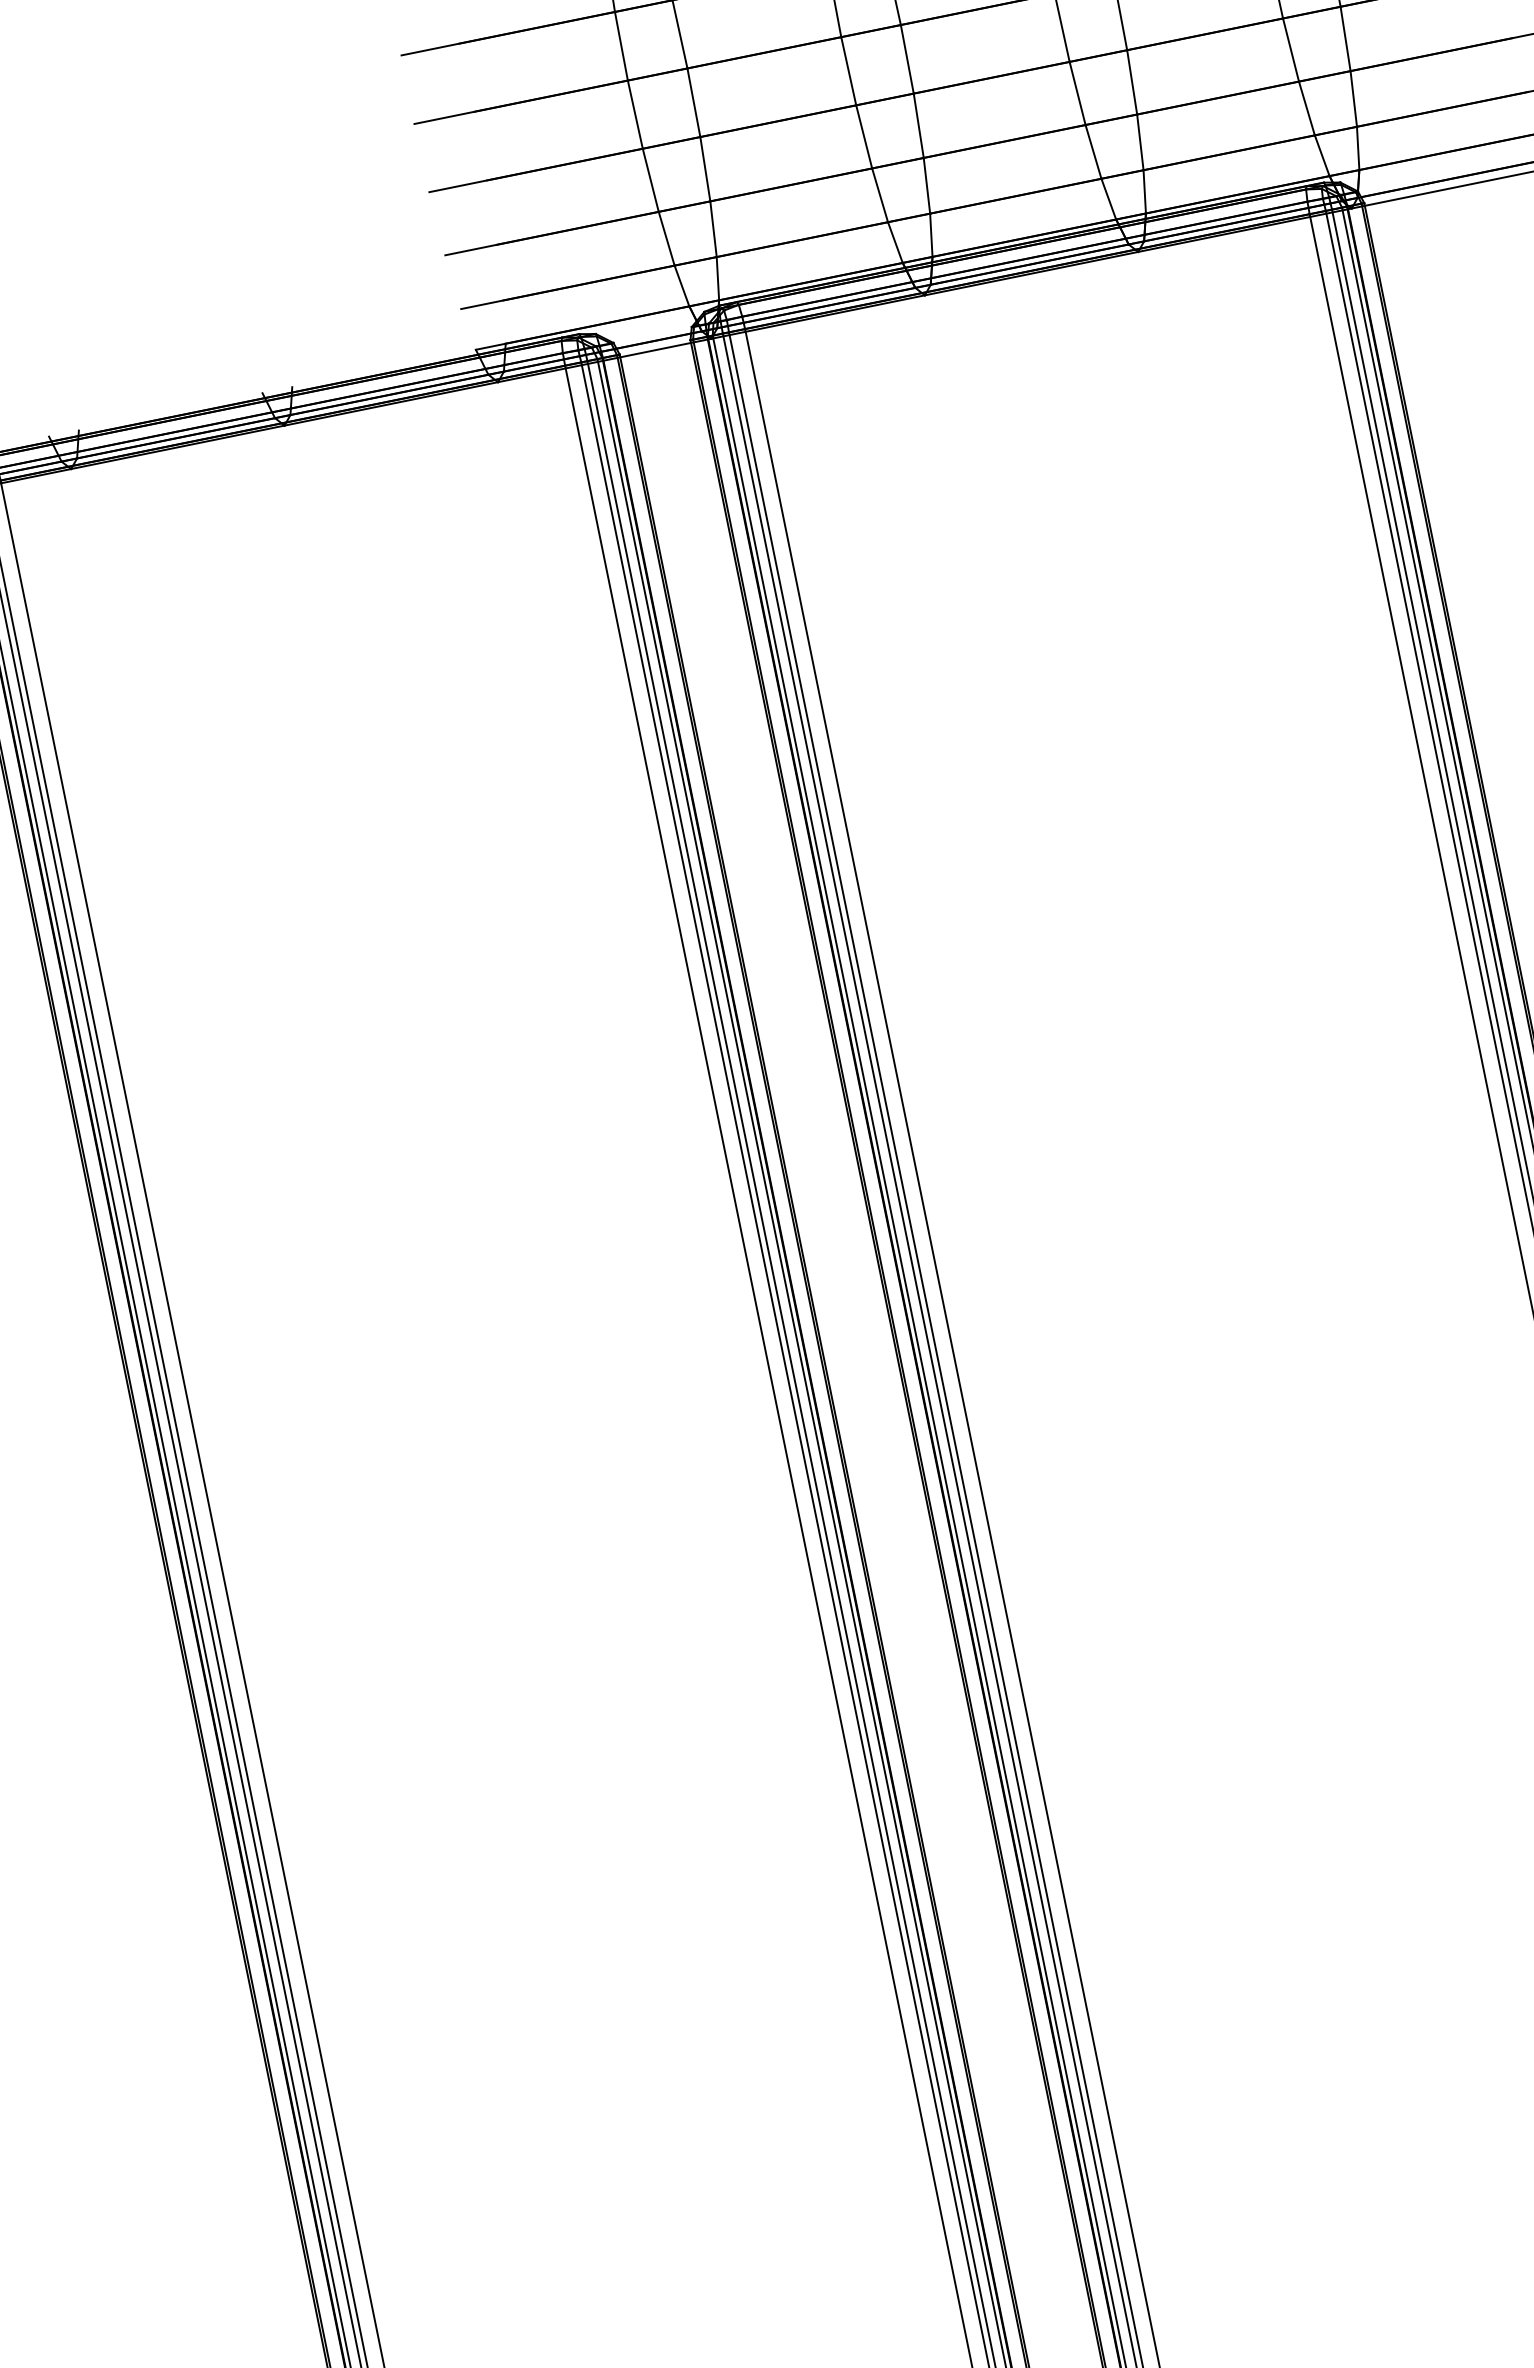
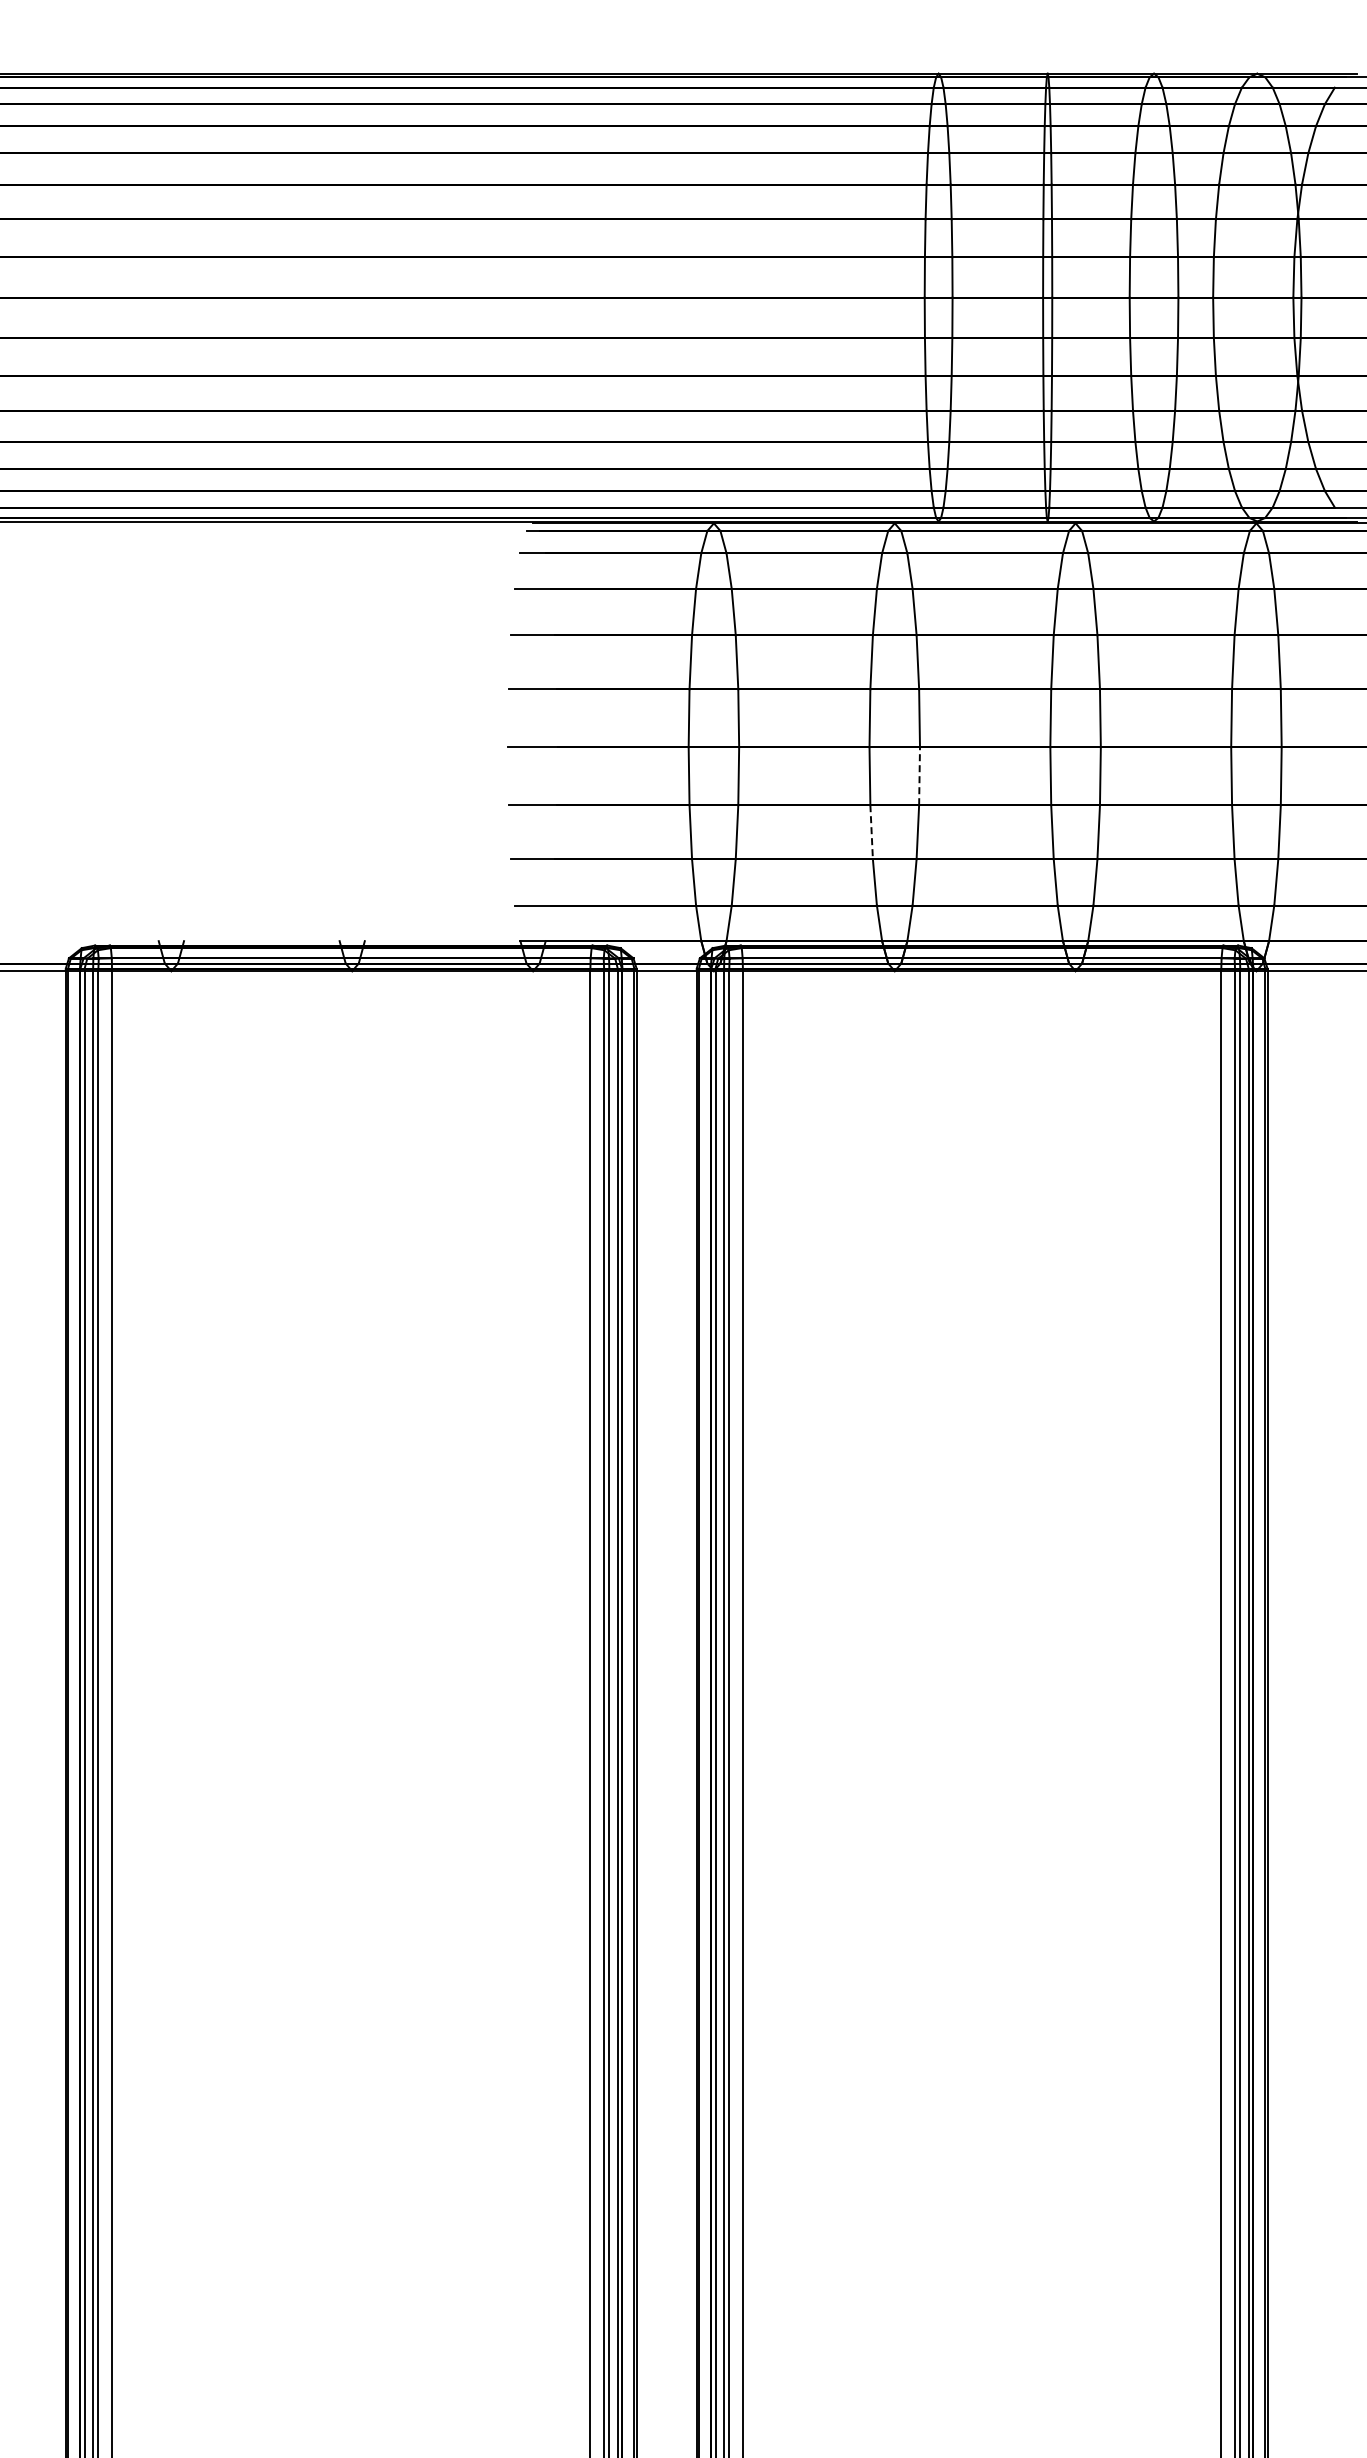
line: (907, 59) -> (919, 776), solid -> dashed
line: (864, 137) -> (871, 832), solid -> dashed

